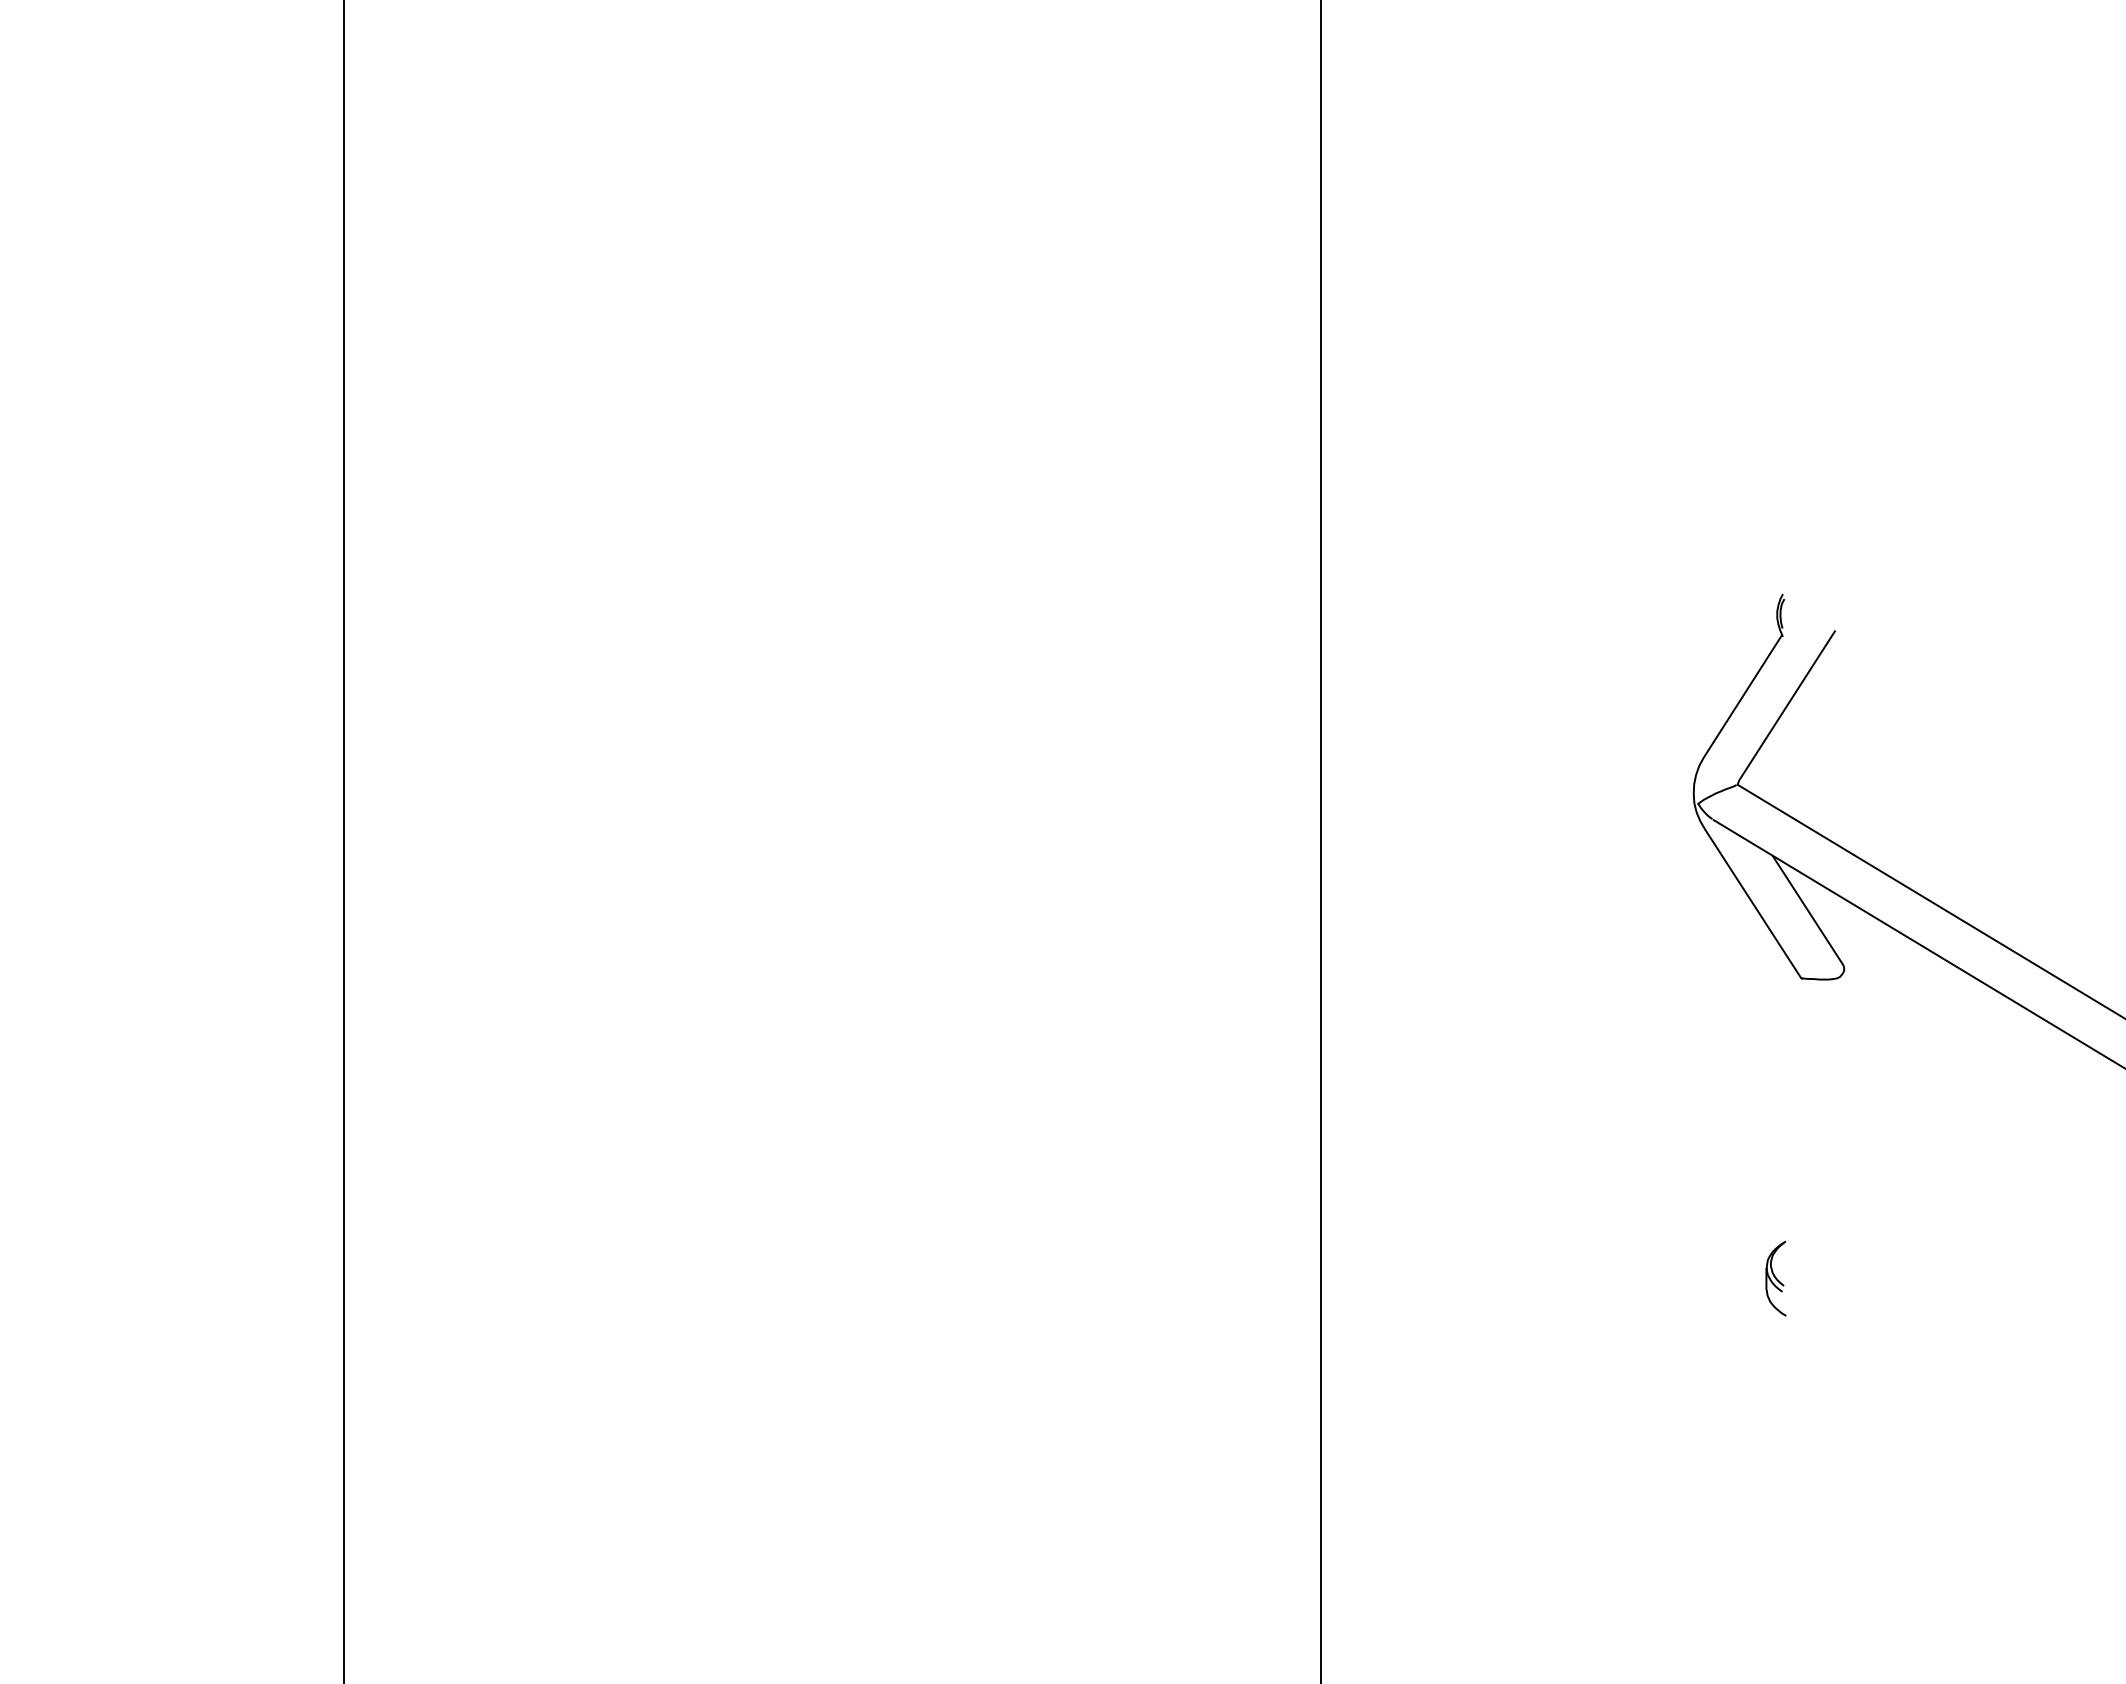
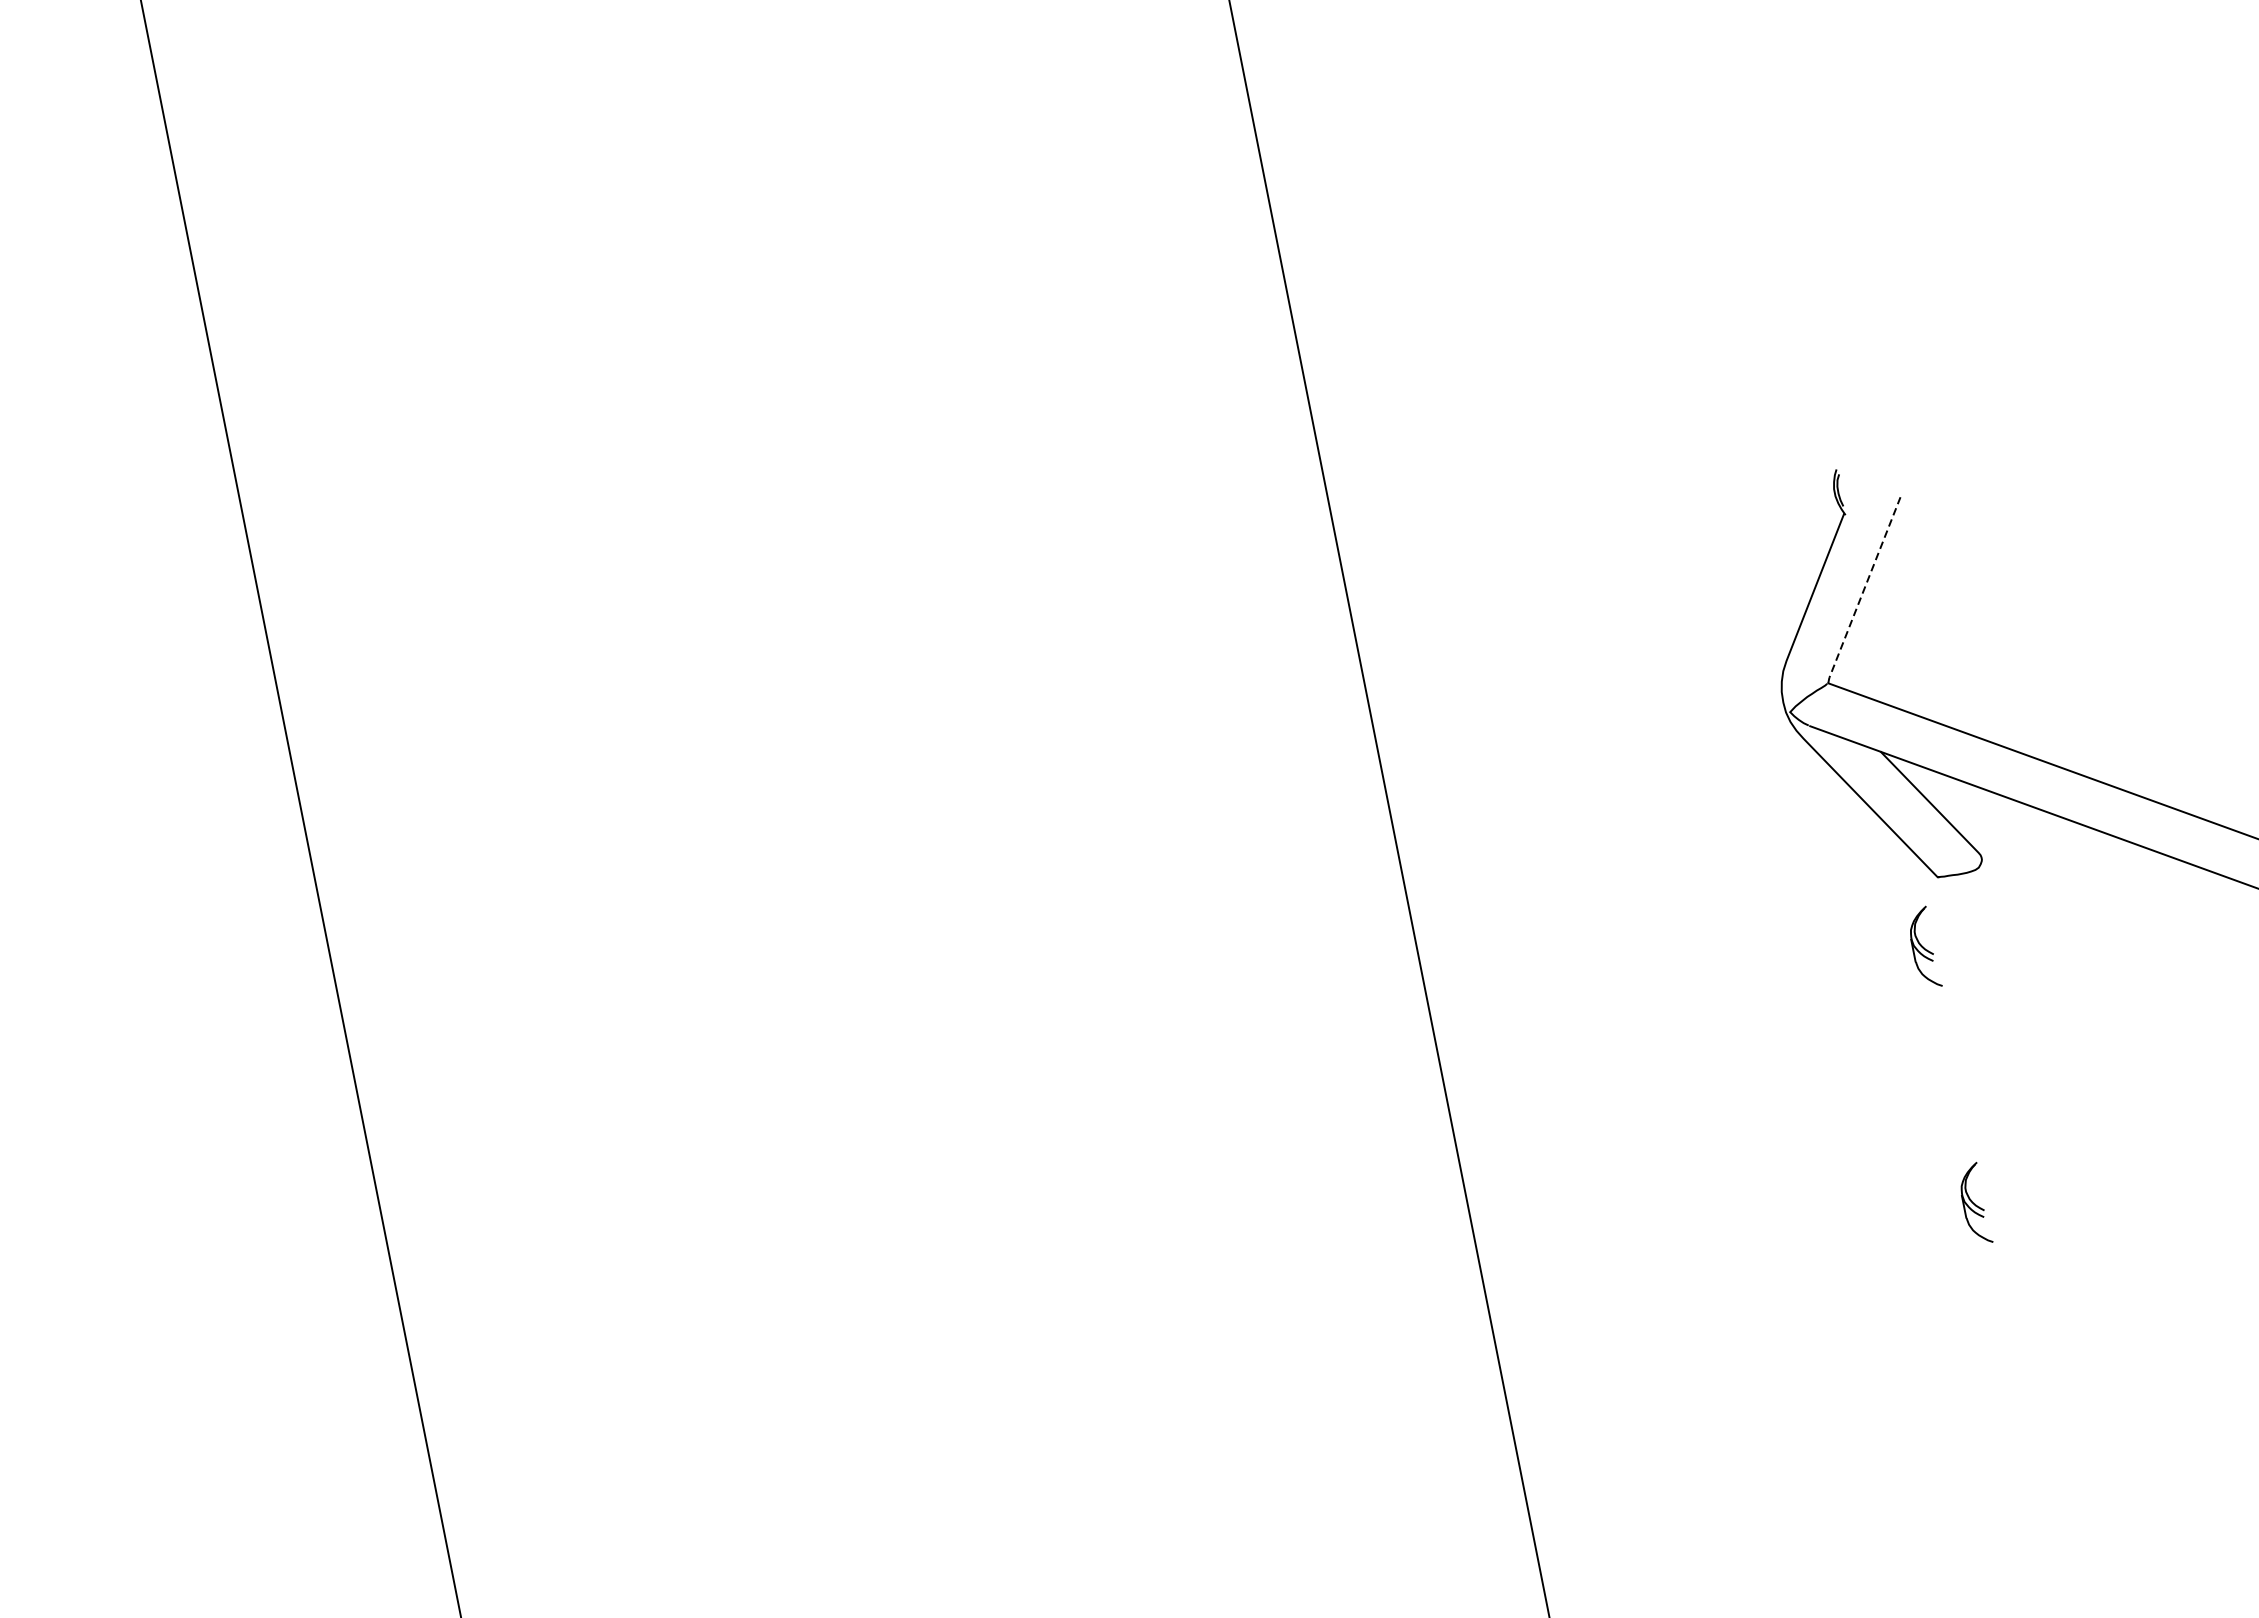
line: (1785, 707) -> (1863, 590), solid -> dashed
part: (1775, 1039) -> (1923, 948), added

